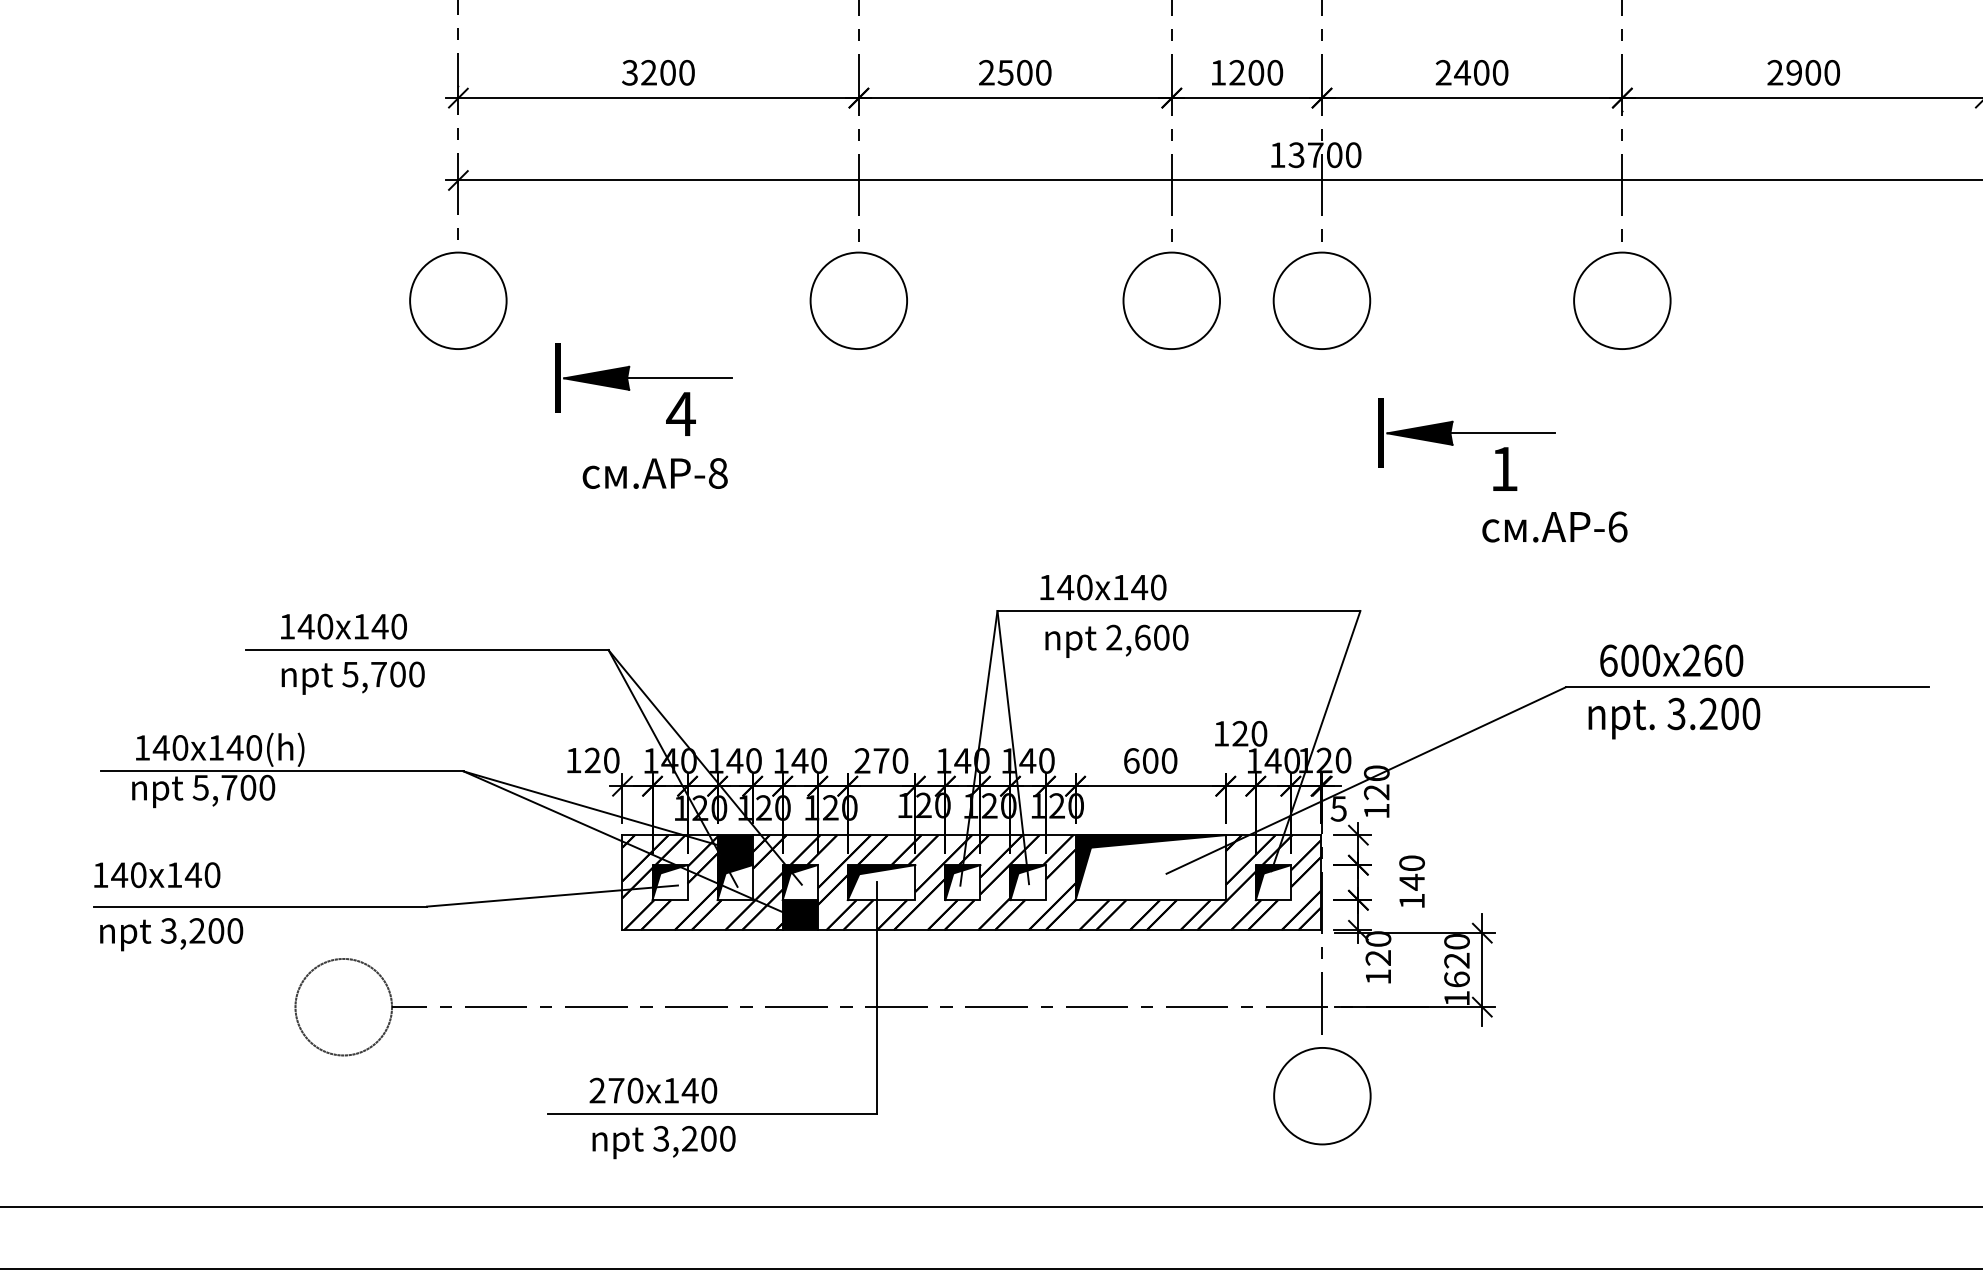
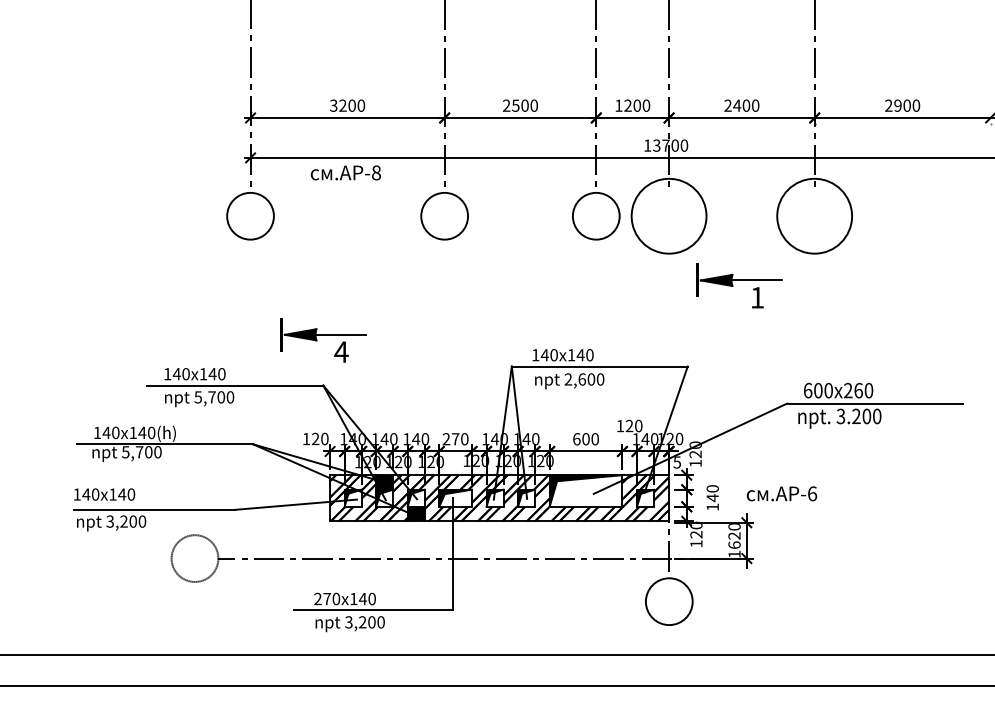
circle: (1320, 299) -> (668, 215), size x1.6
circle: (1622, 299) -> (814, 215), size x1.6
part: (643, 390) -> (323, 340), moved
text: (654, 472) -> (345, 172), moved
text: (1553, 526) -> (781, 493), moved

